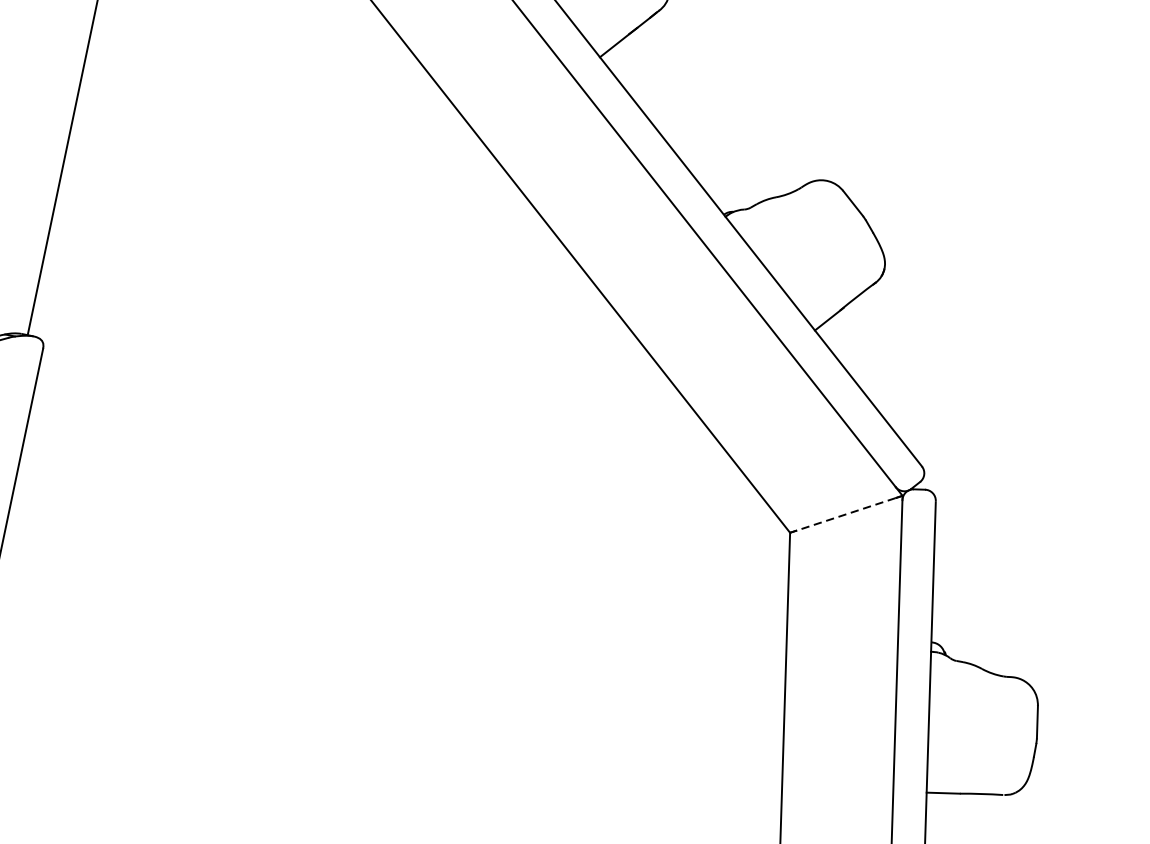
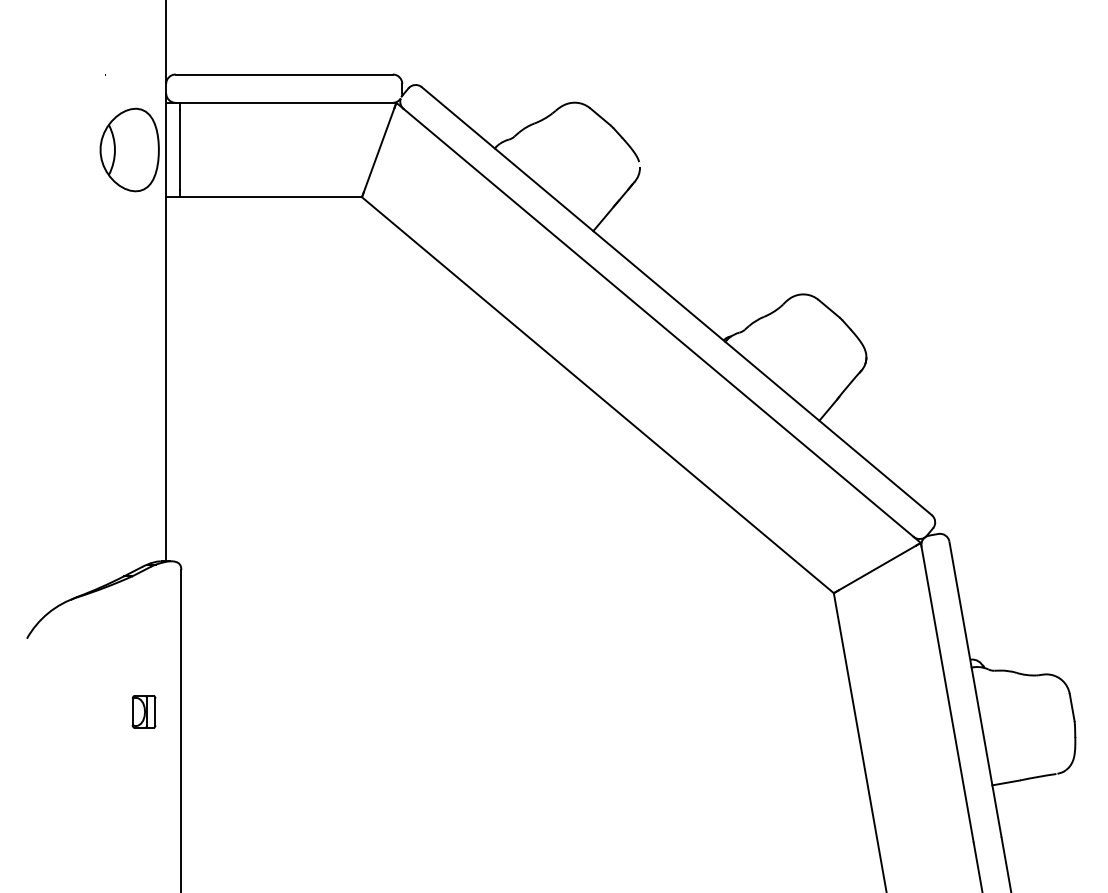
line: (846, 514) -> (877, 568), dashed -> solid

